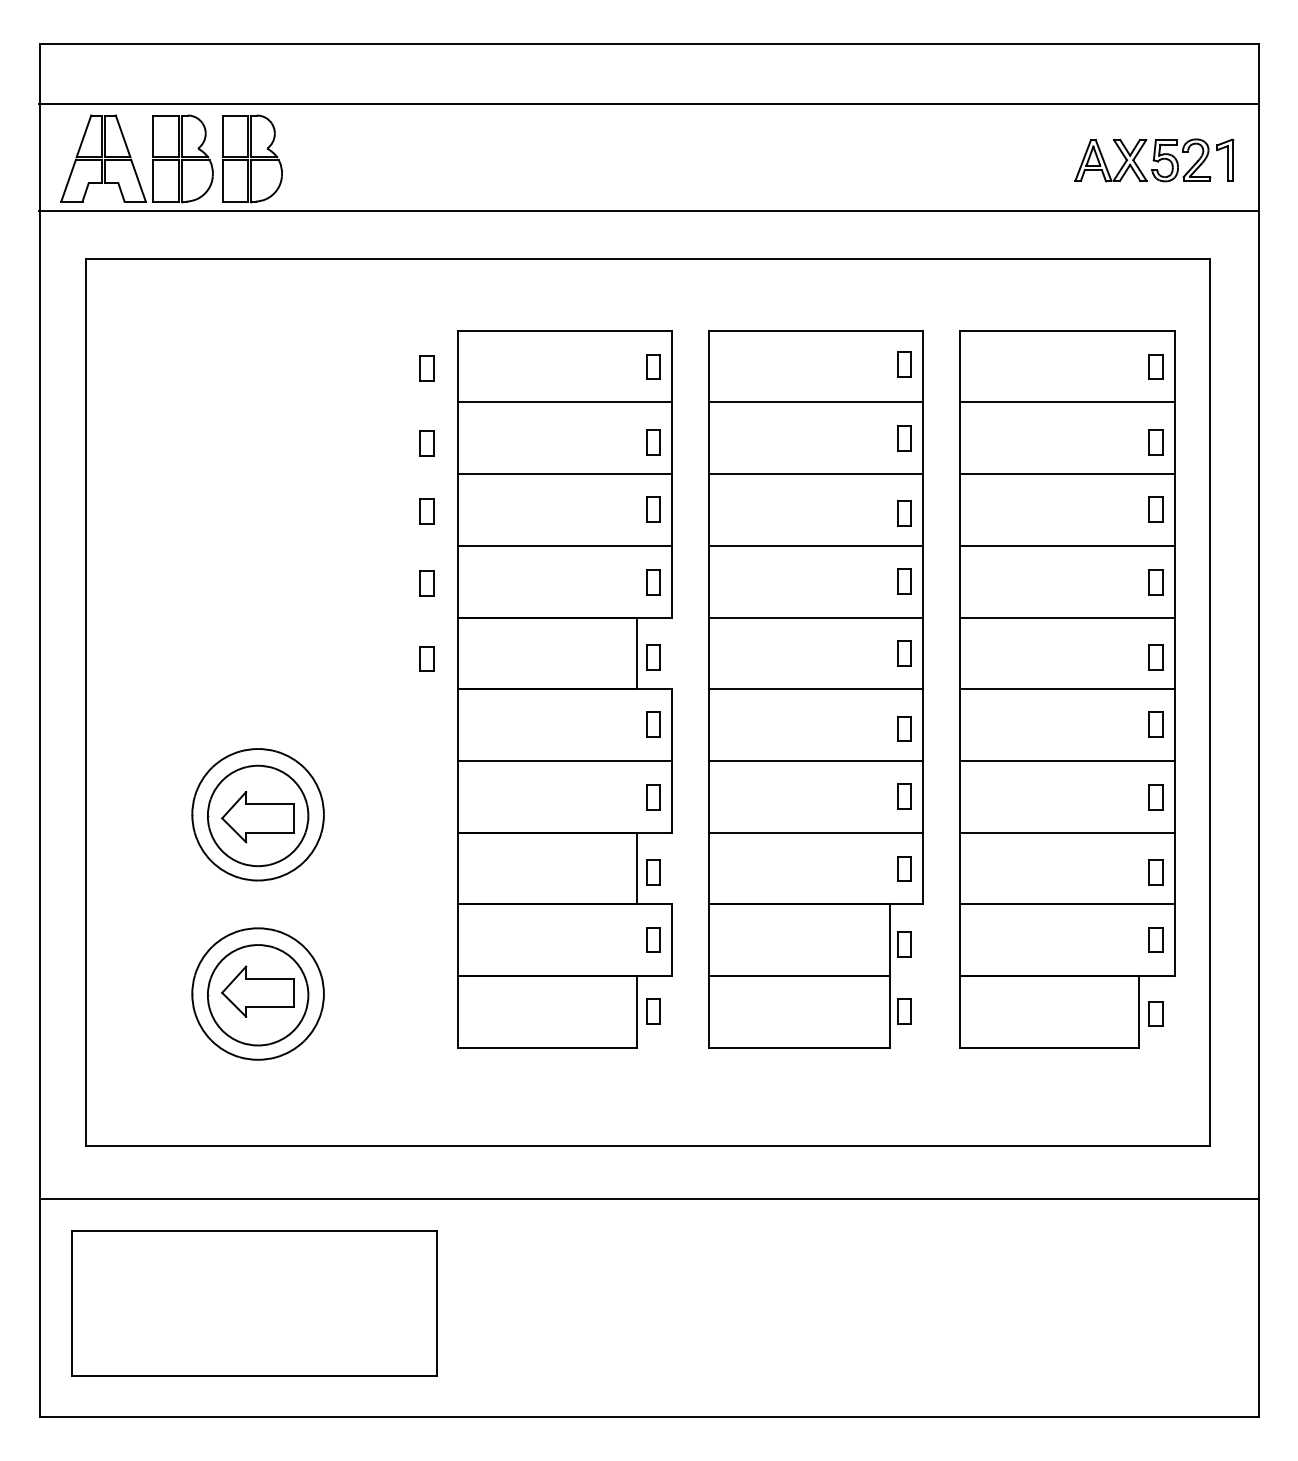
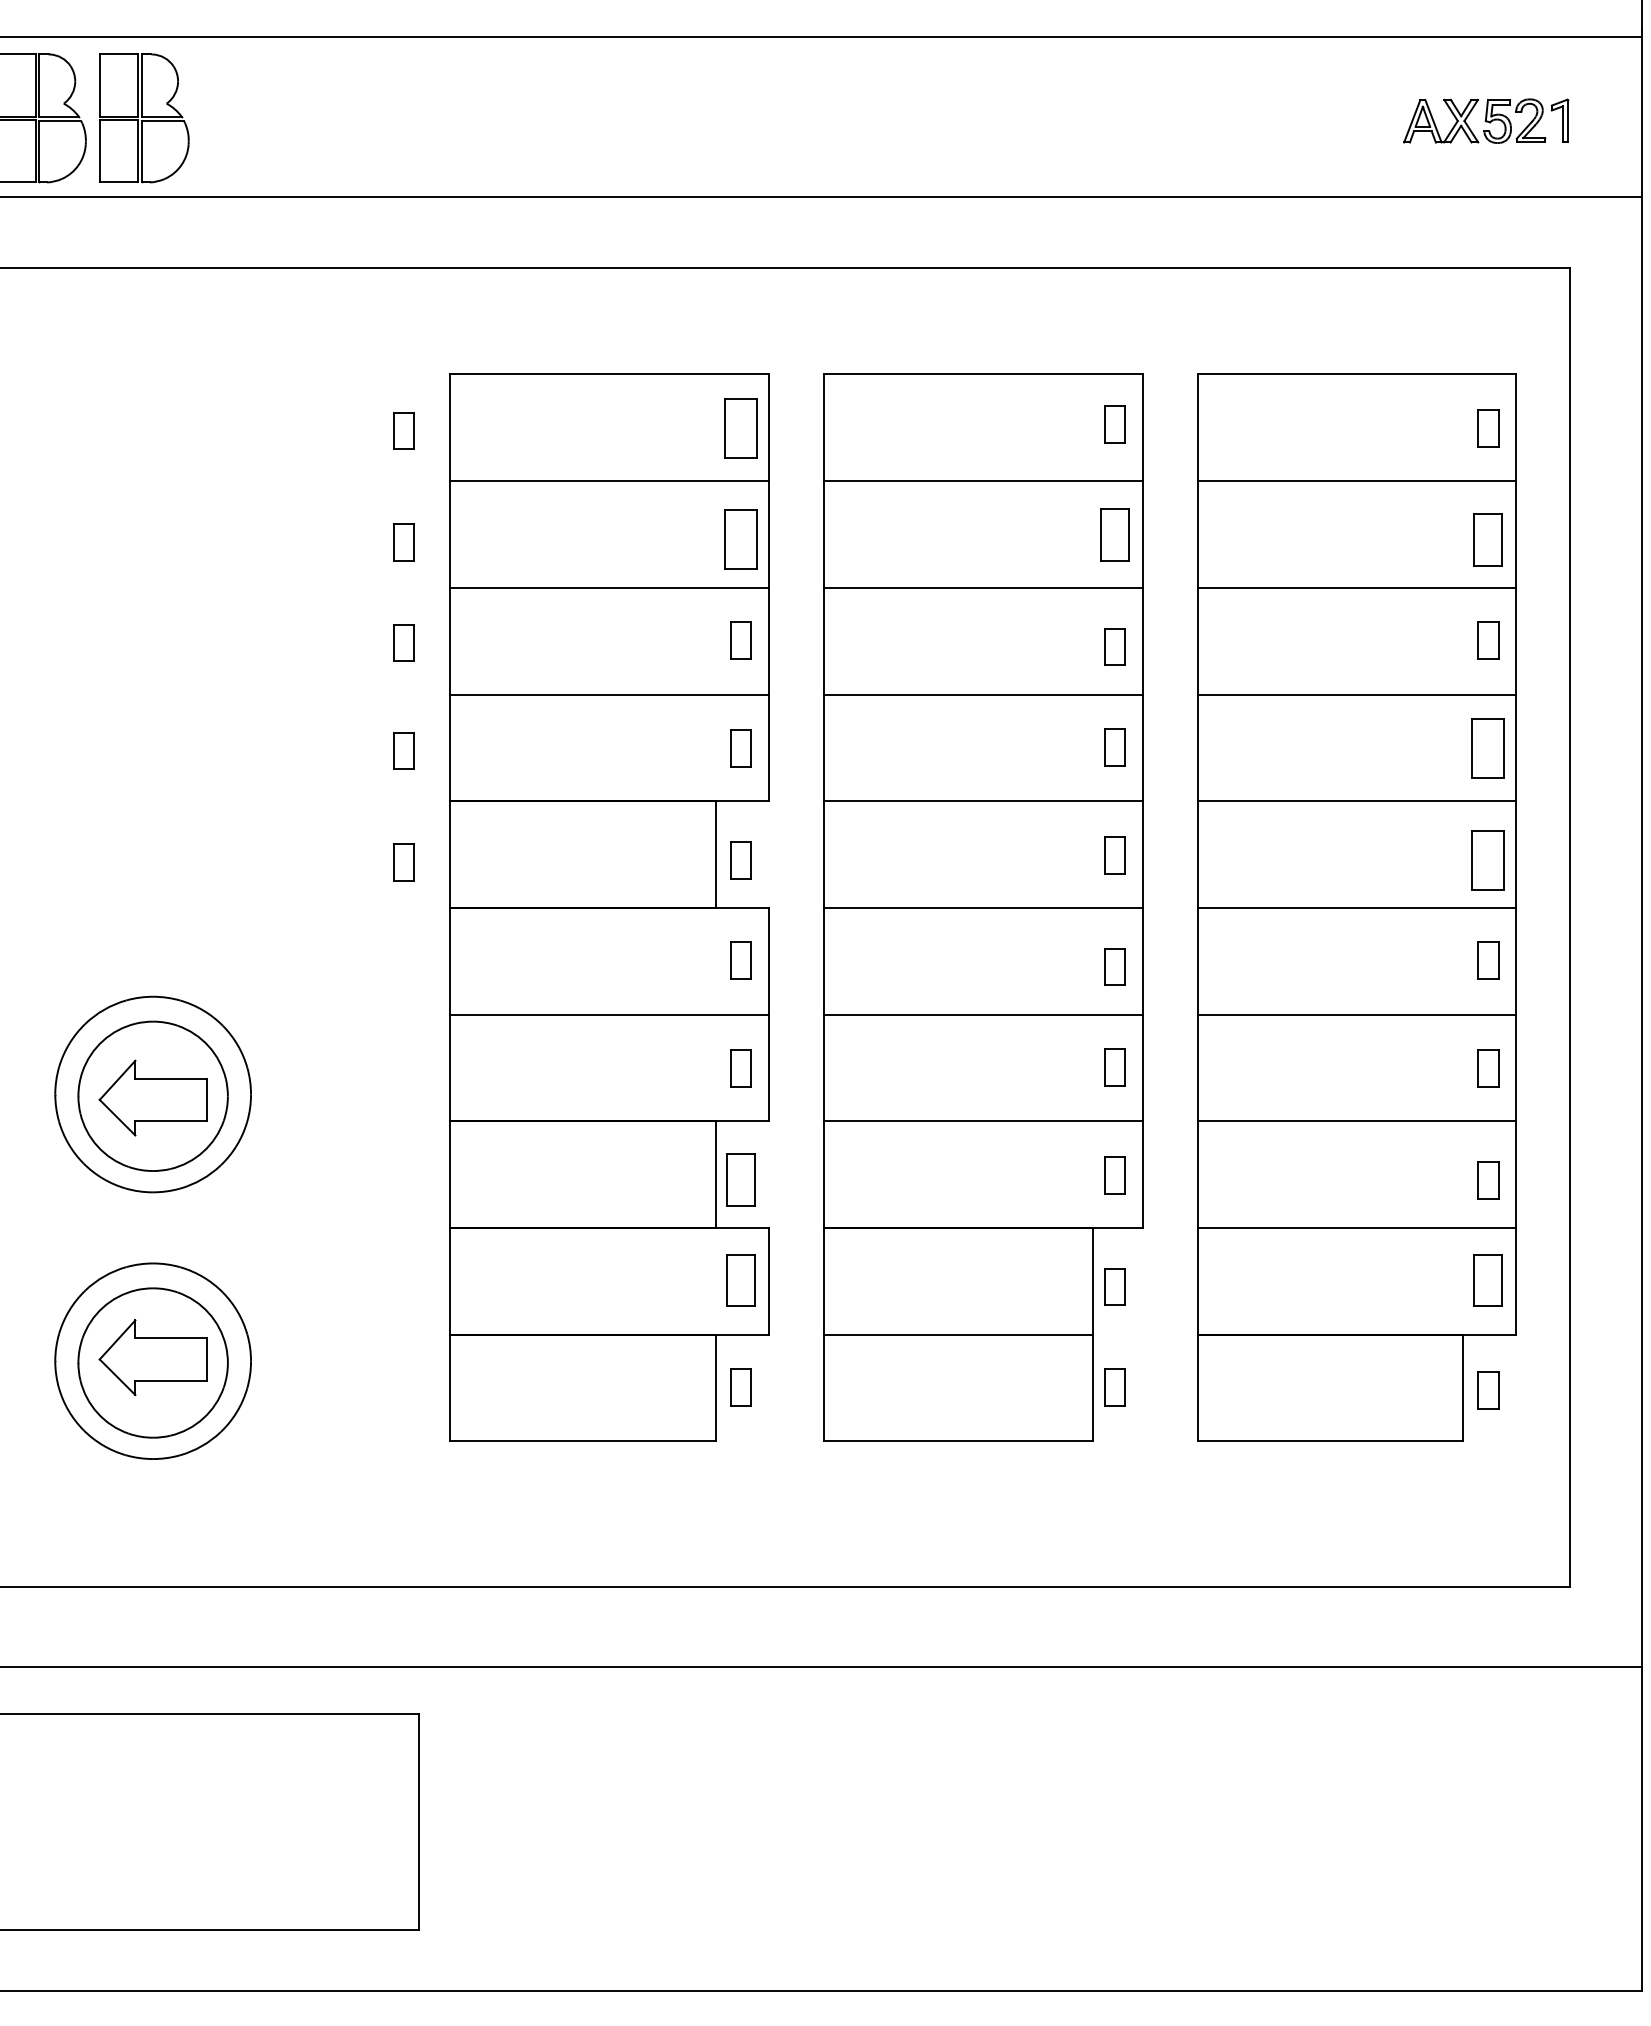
part: (1154, 160) -> (1486, 121), size x0.7
part: (653, 366) -> (741, 427), size x1.6
part: (904, 438) -> (1114, 534), size x1.4
part: (653, 442) -> (741, 540), size x1.6
part: (1155, 442) -> (1488, 540), size x1.4
part: (1155, 582) -> (1488, 749), size x1.6
part: (1155, 657) -> (1488, 860), size x1.6
part: (653, 872) -> (741, 1180), size x1.4
part: (653, 939) -> (741, 1280), size x1.4
part: (1155, 939) -> (1488, 1280), size x1.4

